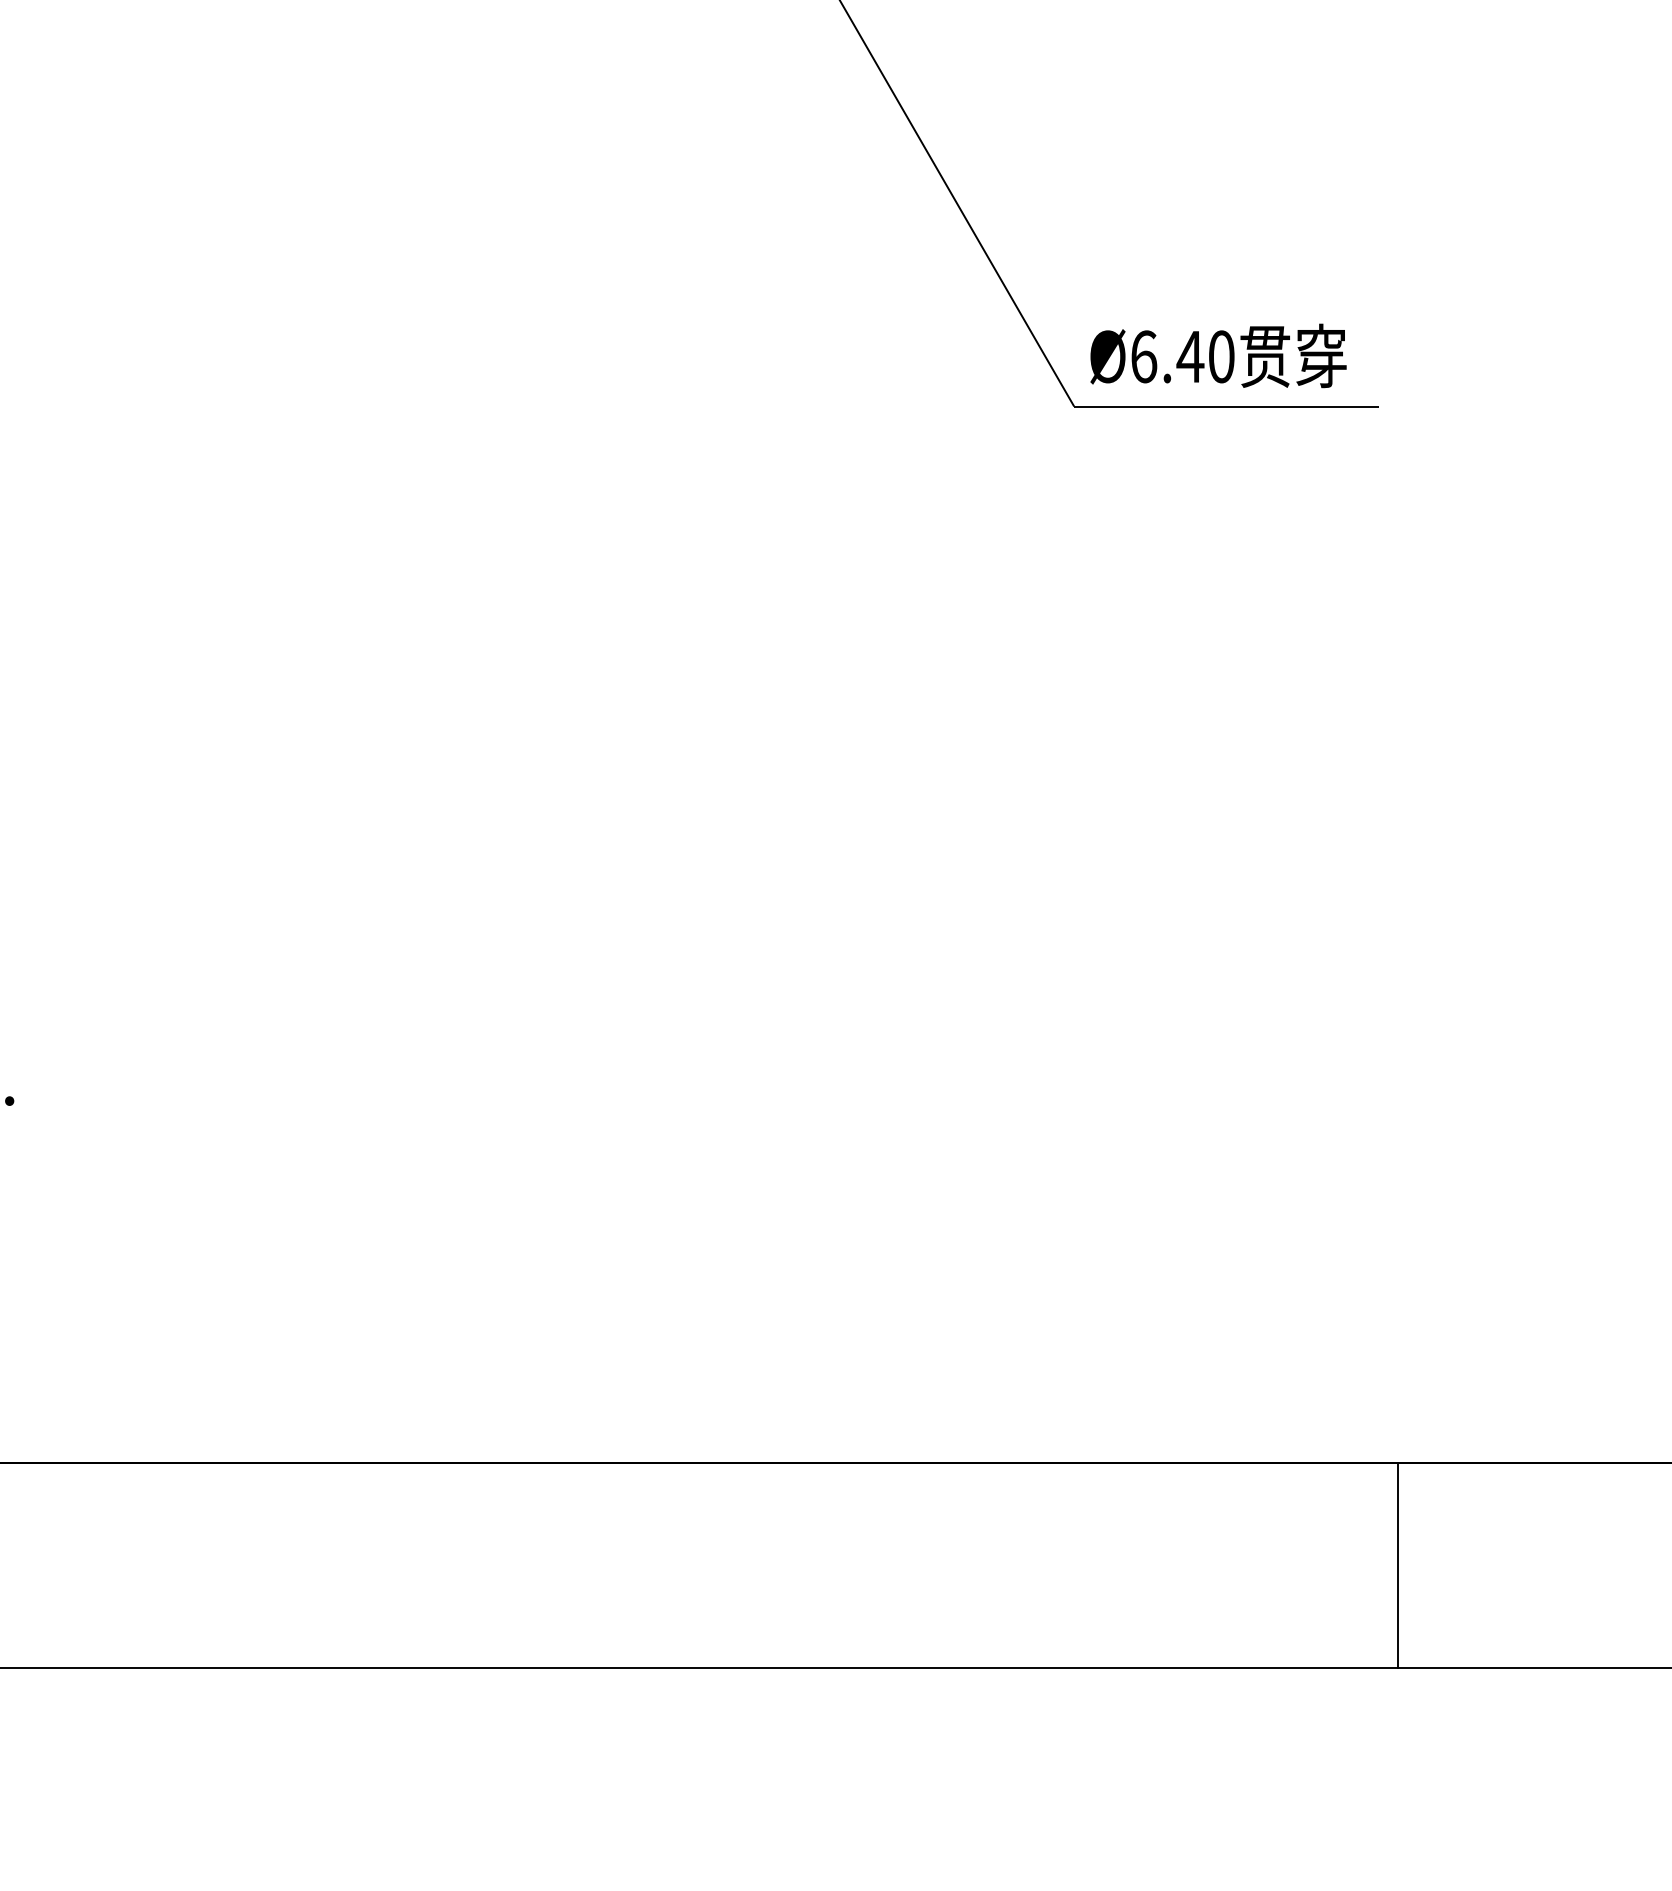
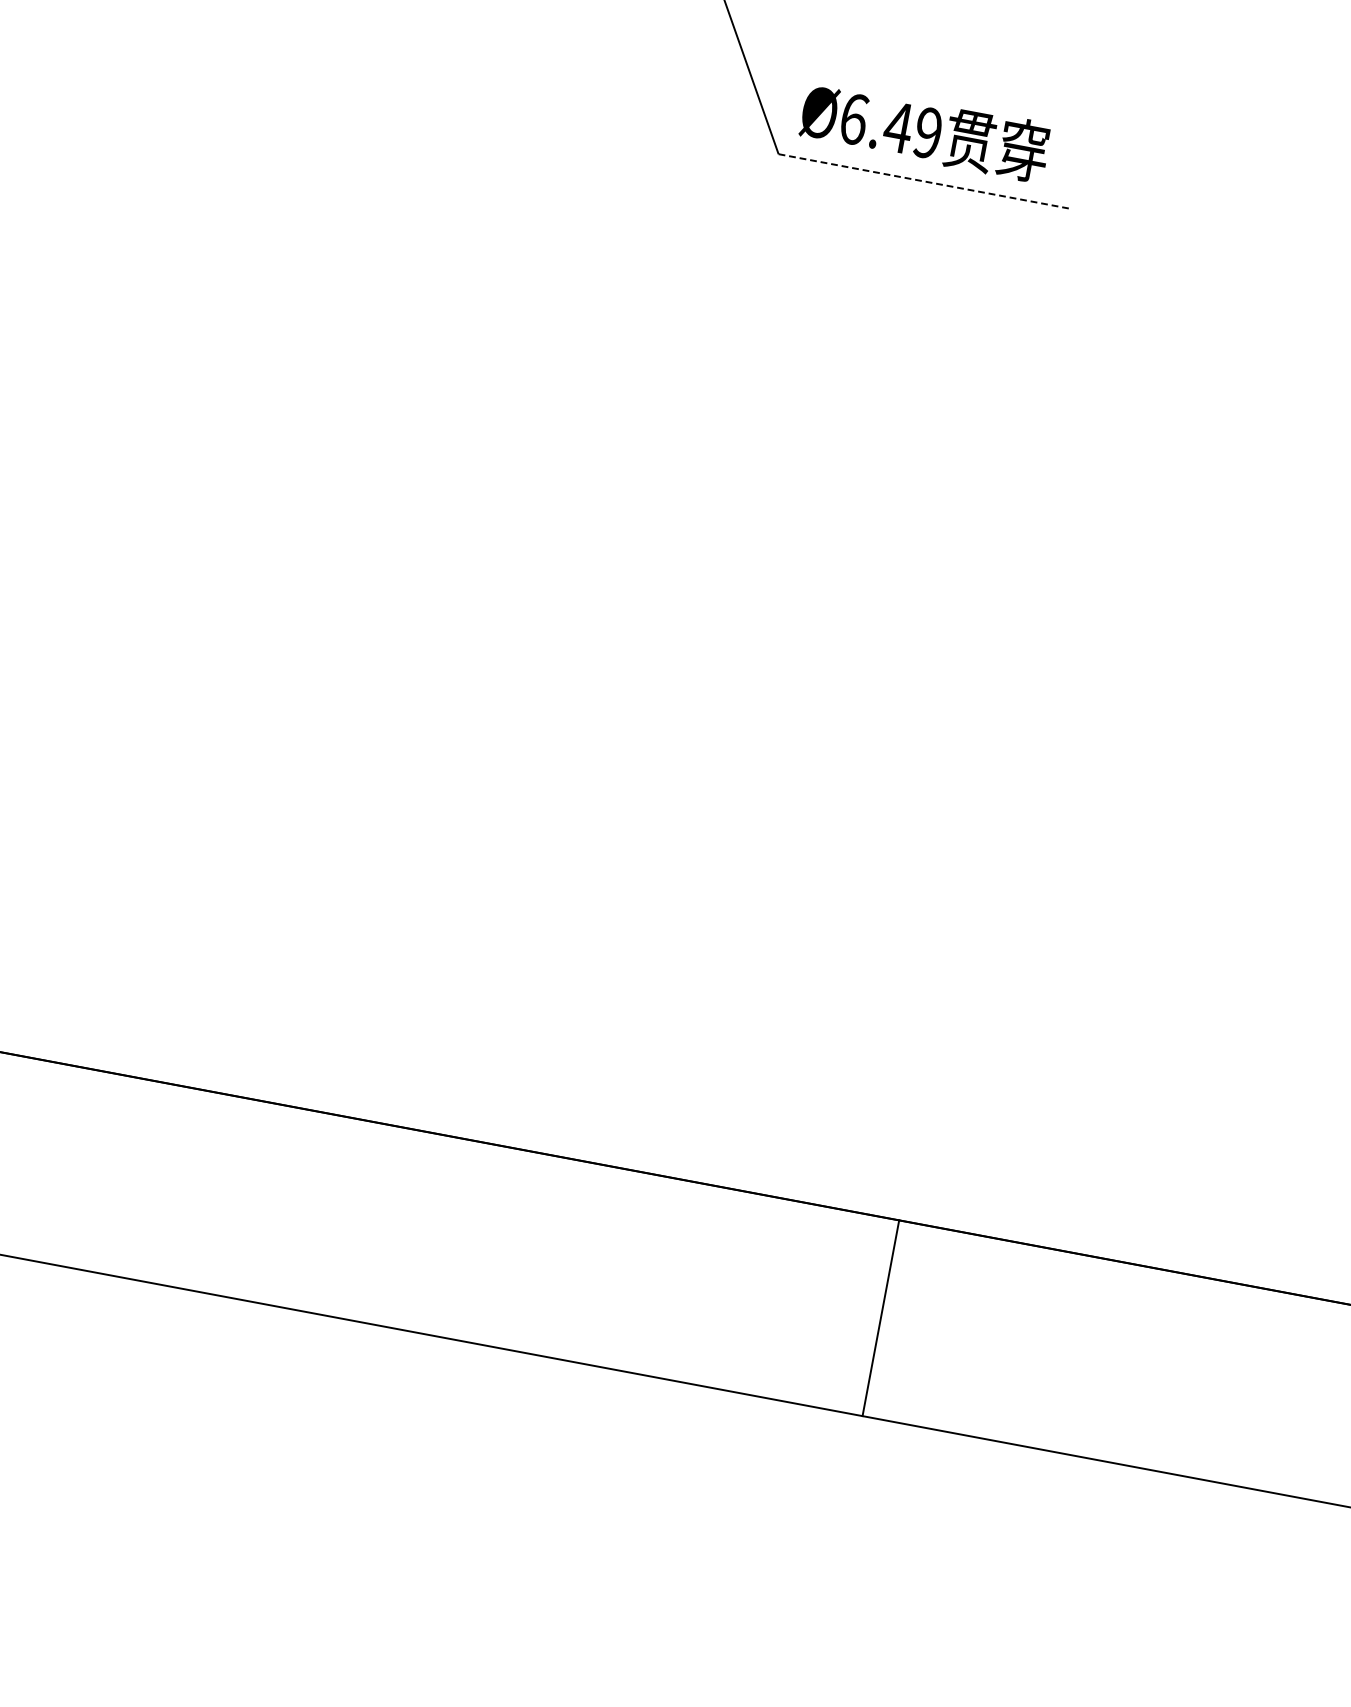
text: (1221, 356) -> (928, 132), Ø6.40 -> Ø6.49
line: (1227, 406) -> (924, 181), solid -> dashed

